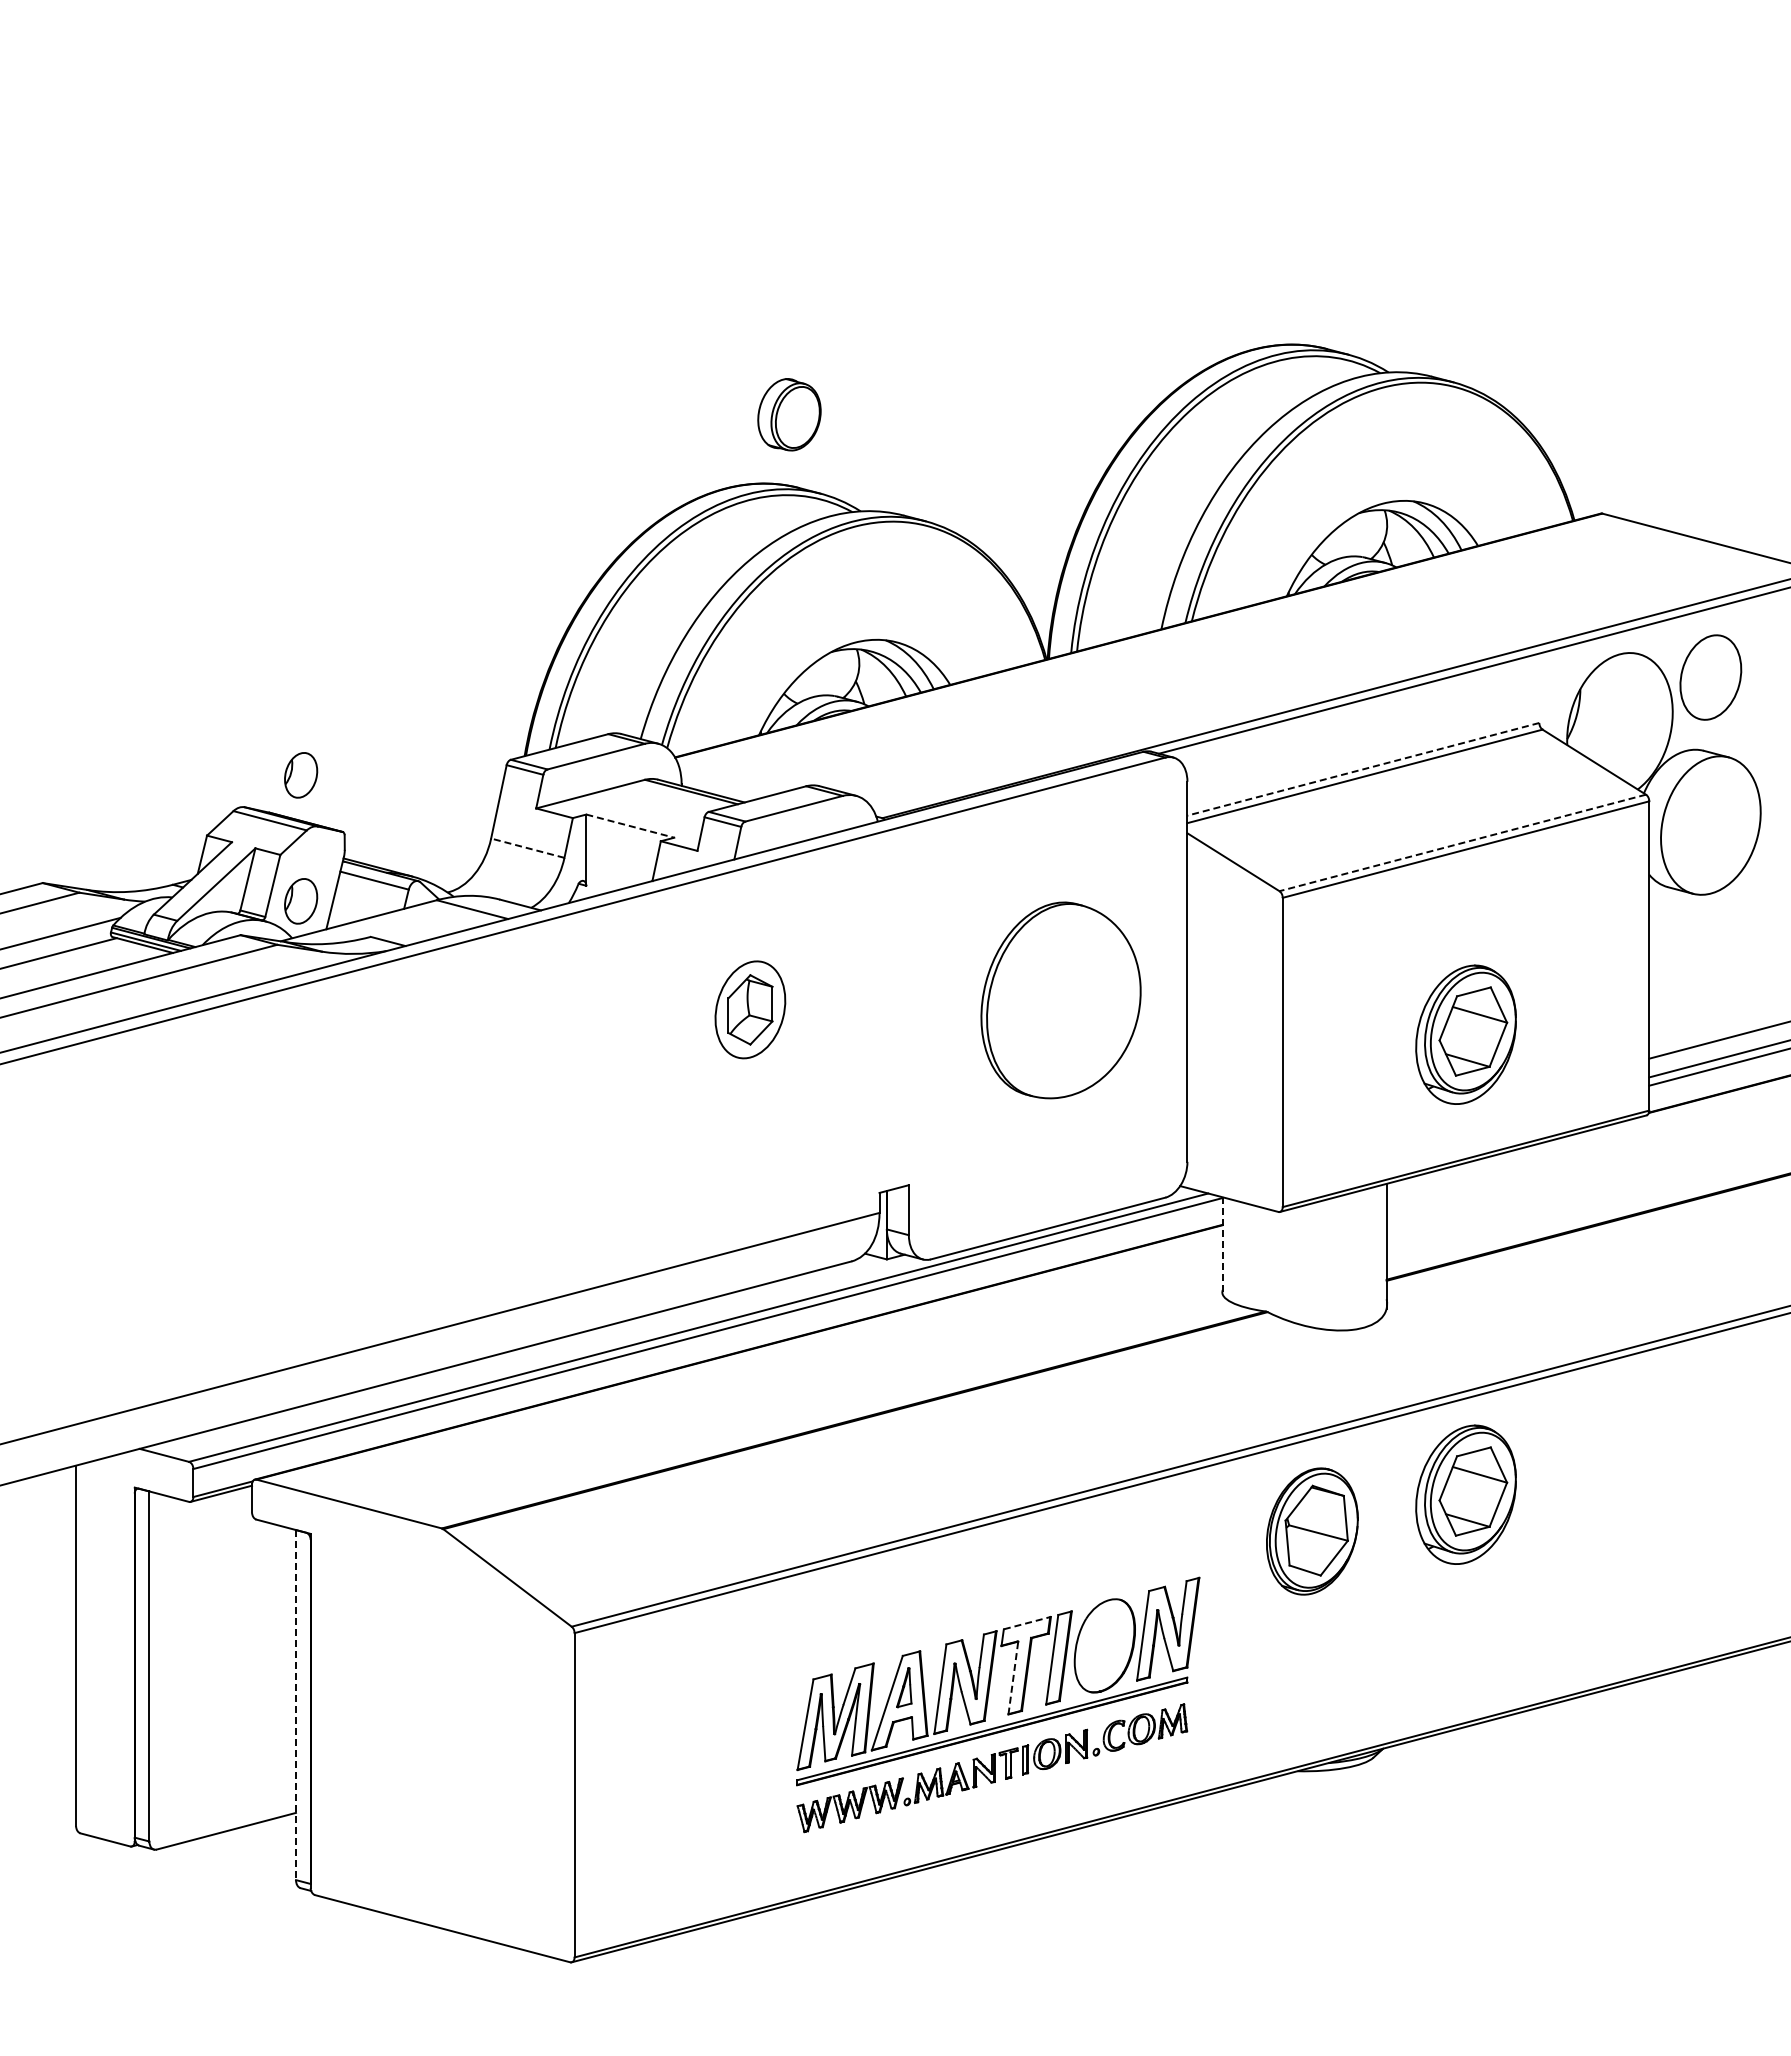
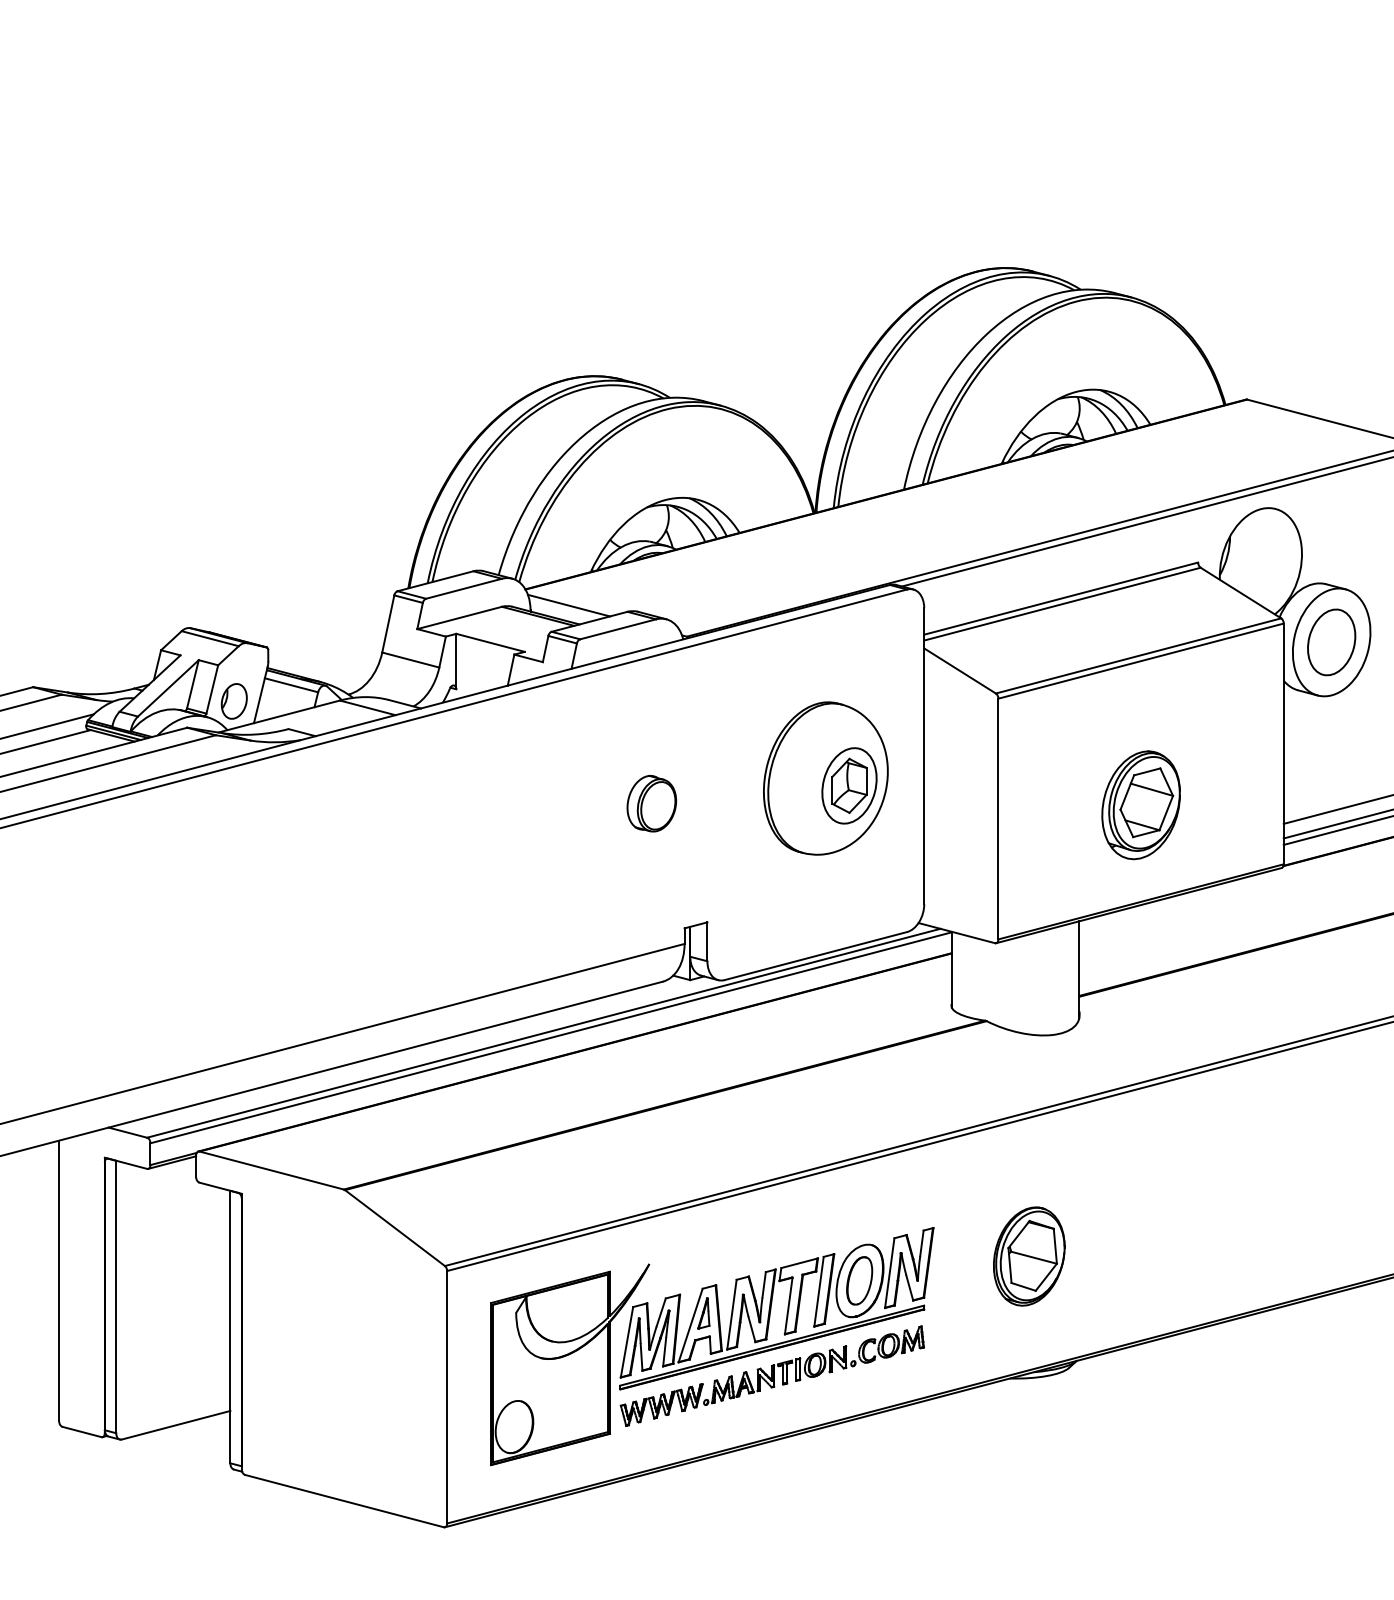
part: (789, 414) -> (651, 803), moved
part: (1710, 677) -> (1331, 642), moved
line: (1363, 769) -> (1061, 598), dashed -> solid
part: (301, 775) -> (234, 603), removed
line: (730, 778) -> (568, 605), added
line: (630, 826) -> (490, 643), dashed -> solid
line: (1462, 842) -> (1138, 655), dashed -> solid
line: (527, 848) -> (410, 660), dashed -> solid
part: (750, 1009) -> (849, 785), moved
line: (1222, 1246) -> (951, 970), dashed -> solid
part: (1465, 1494) -> (1140, 1163), removed
part: (1312, 1531) -> (1029, 1256), moved
line: (1027, 1622) -> (799, 1262), dashed -> solid
part: (1104, 1645) -> (859, 1280), added
line: (1013, 1678) -> (788, 1306), dashed -> solid
line: (296, 1705) -> (230, 1327), dashed -> solid
part: (732, 1753) -> (570, 1364), added

